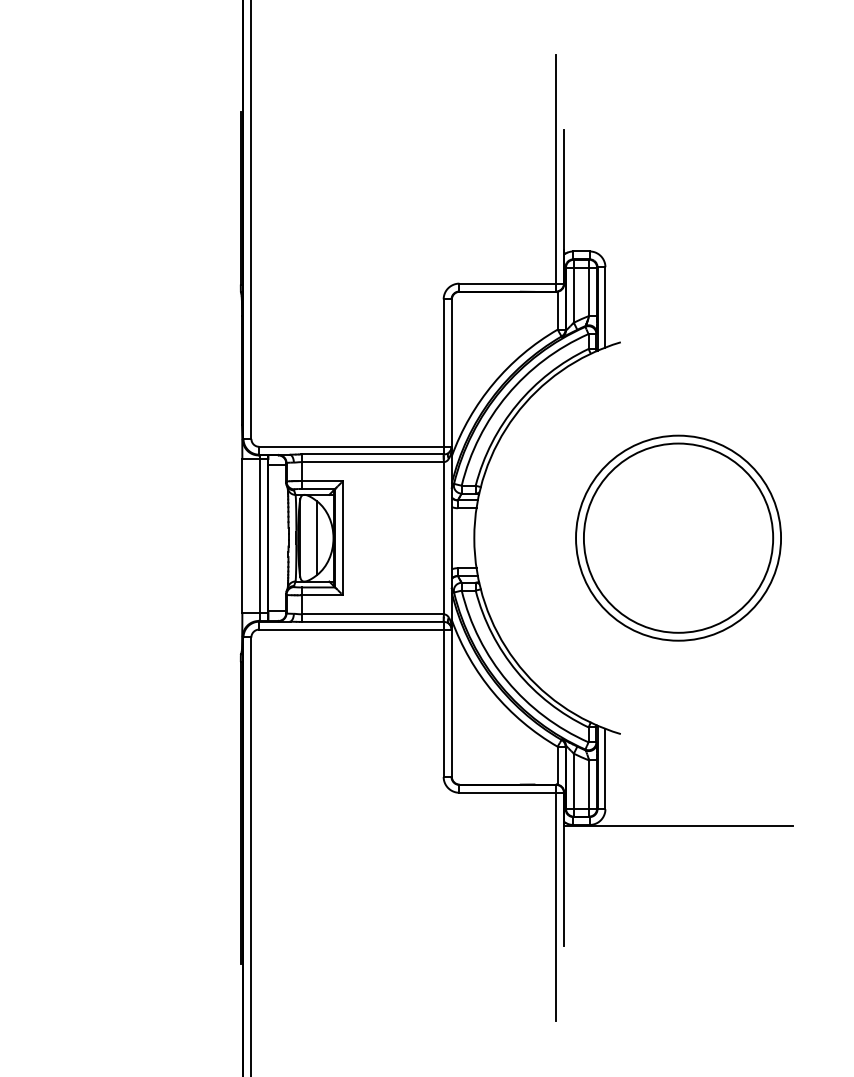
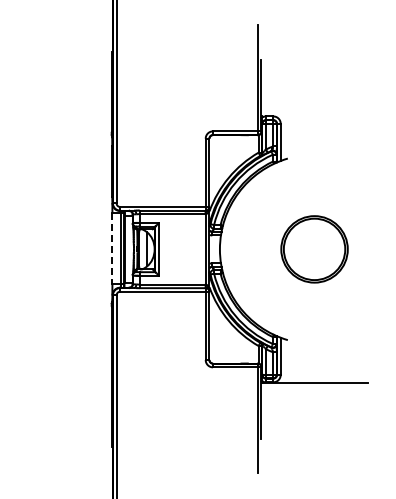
line: (242, 536) -> (112, 248), solid -> dashed
part: (678, 538) -> (314, 249), size x0.7

